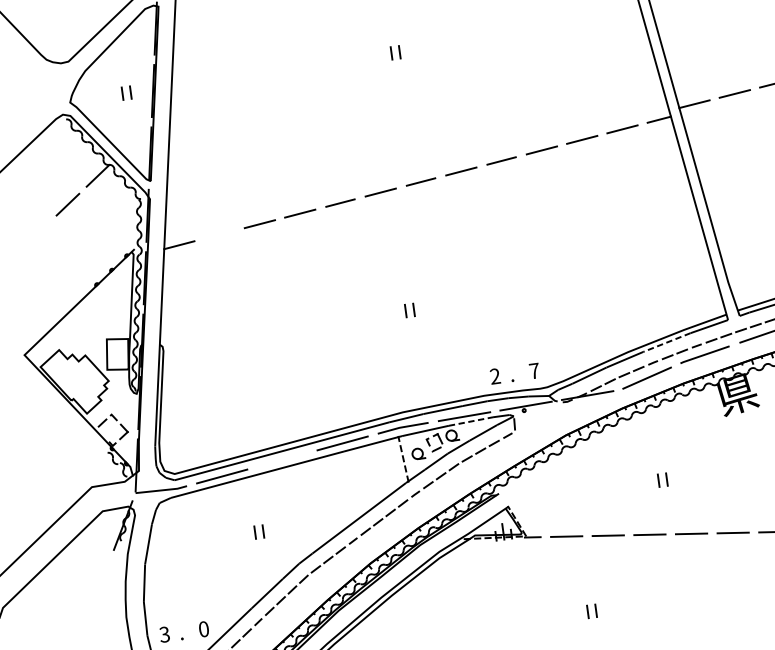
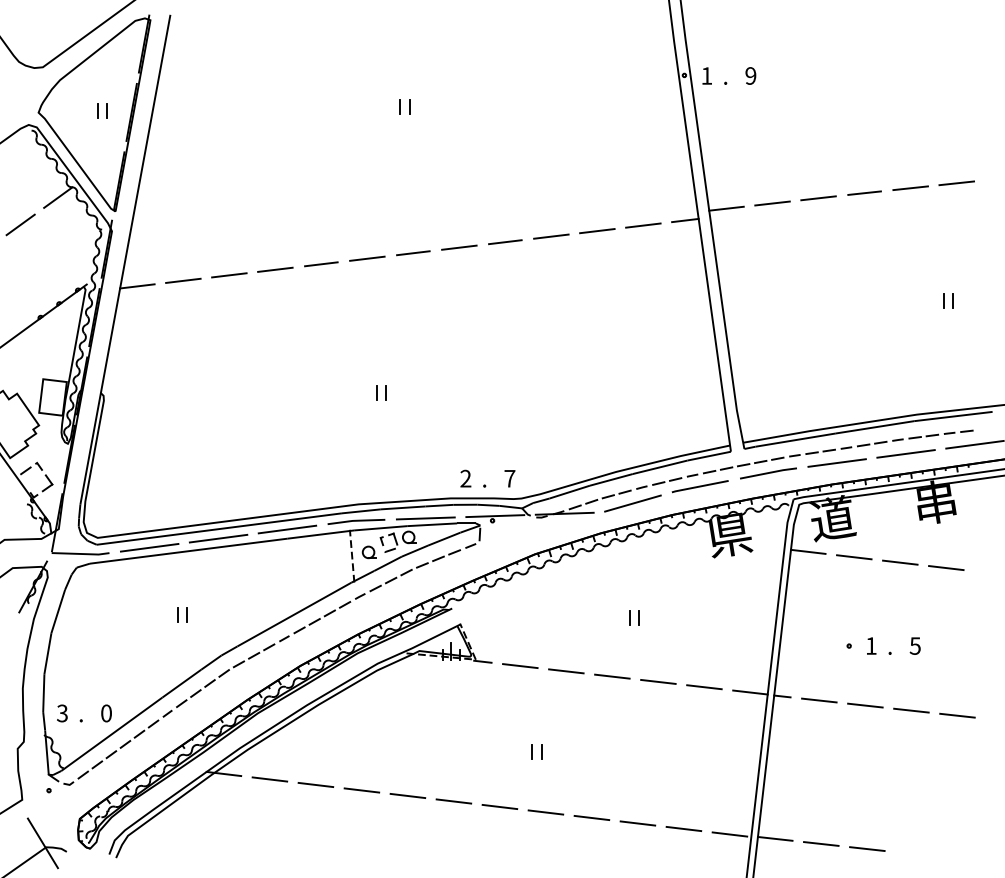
line: (219, 234) -> (183, 280), added
line: (666, 342) -> (659, 467), dashed -> solid
line: (471, 421) -> (432, 524), dashed -> solid
line: (282, 459) -> (218, 538), added

